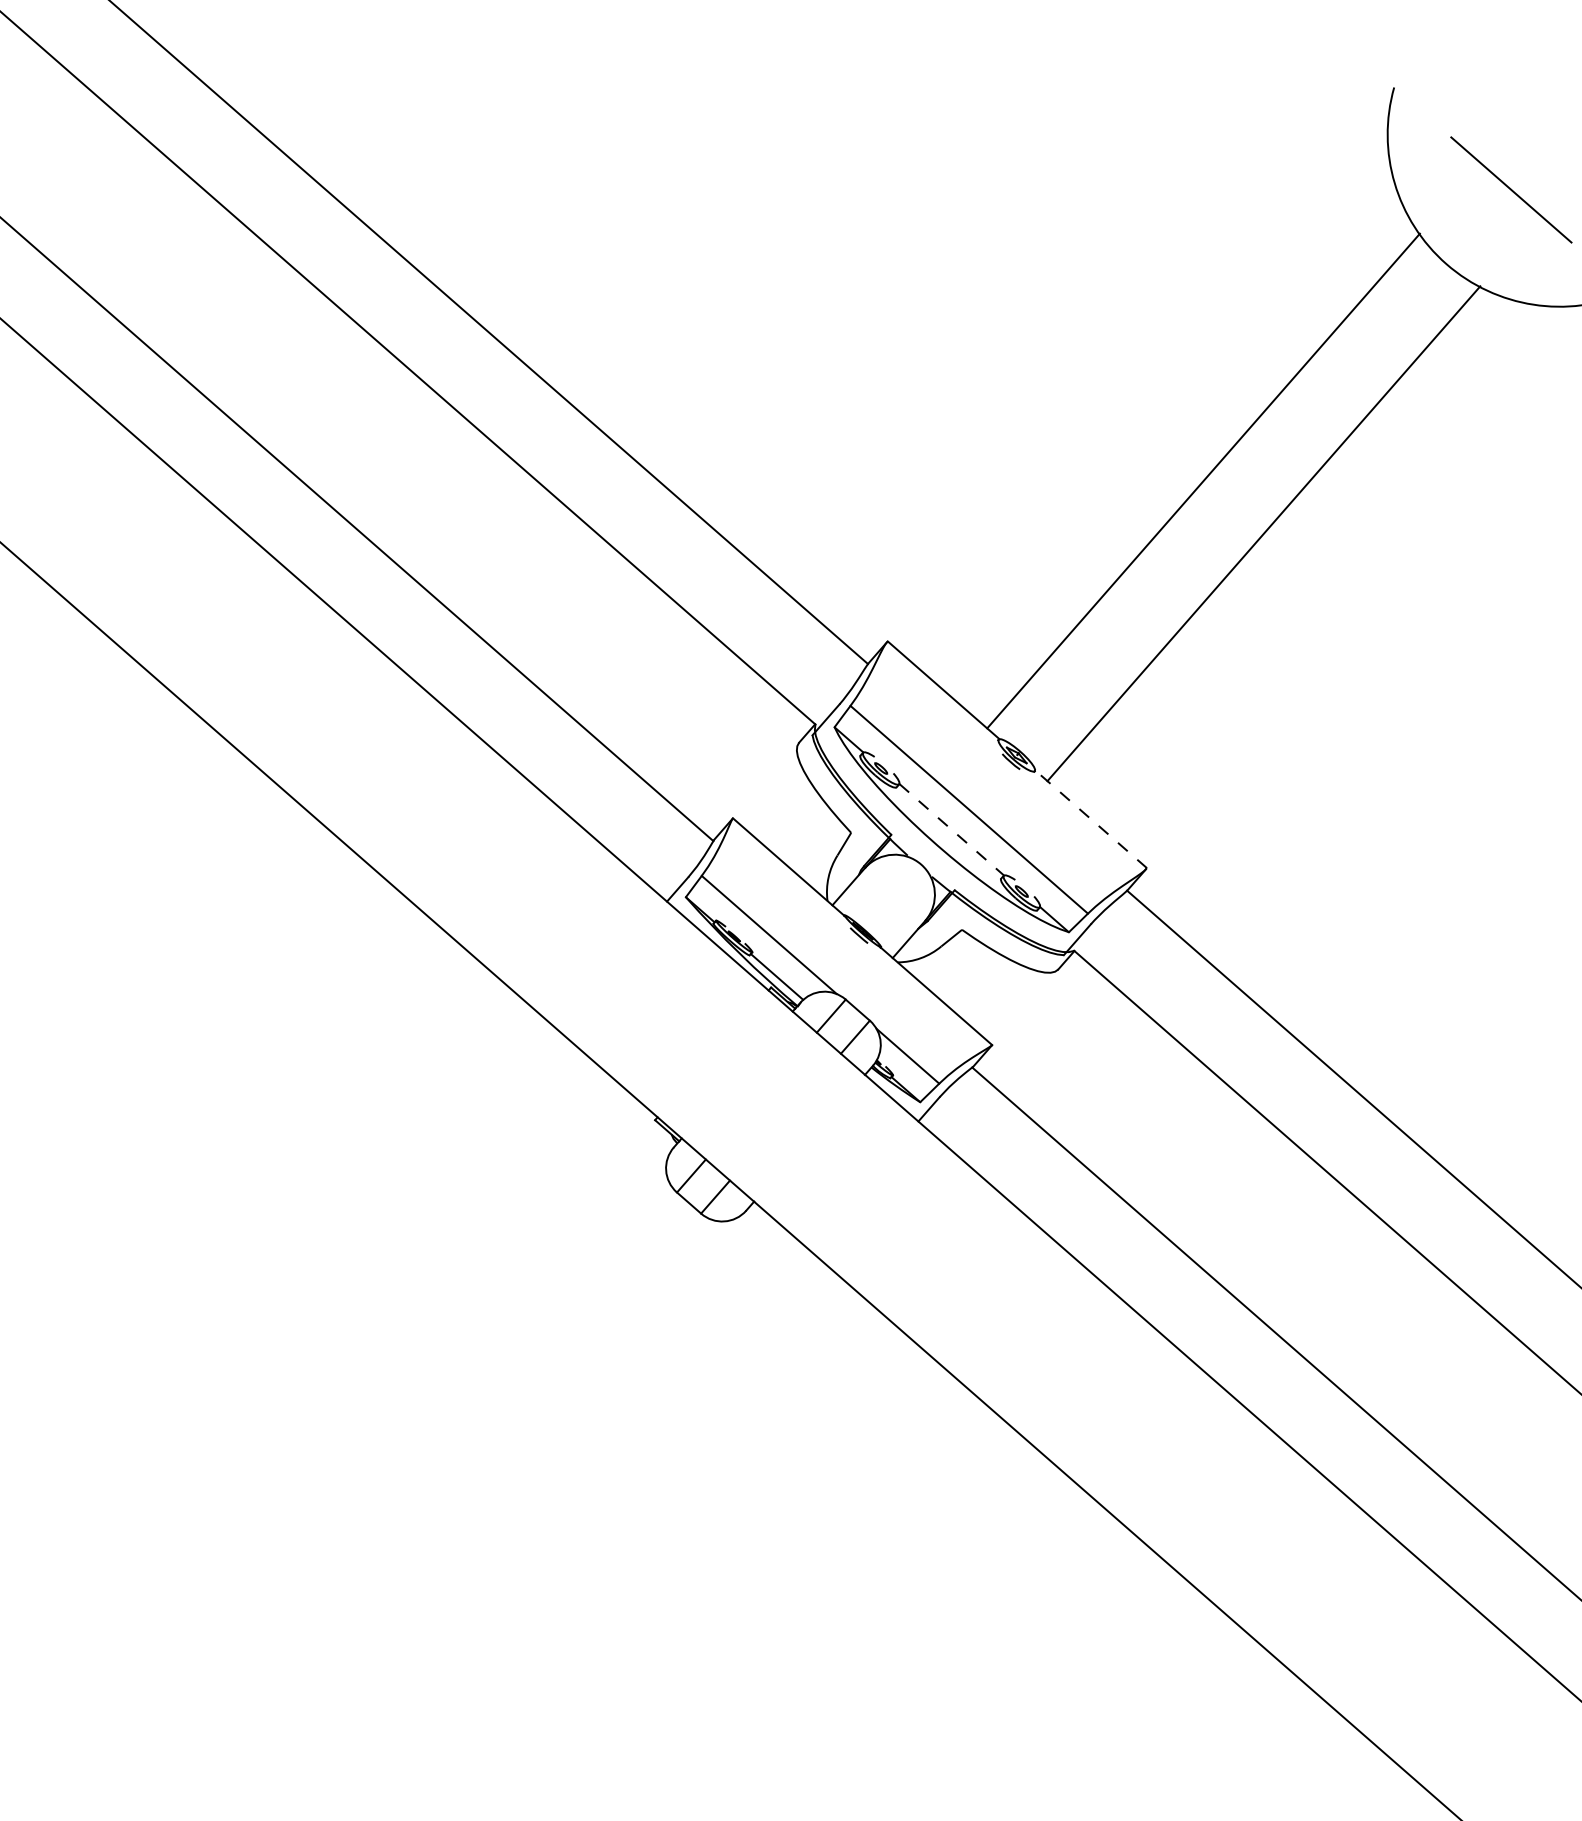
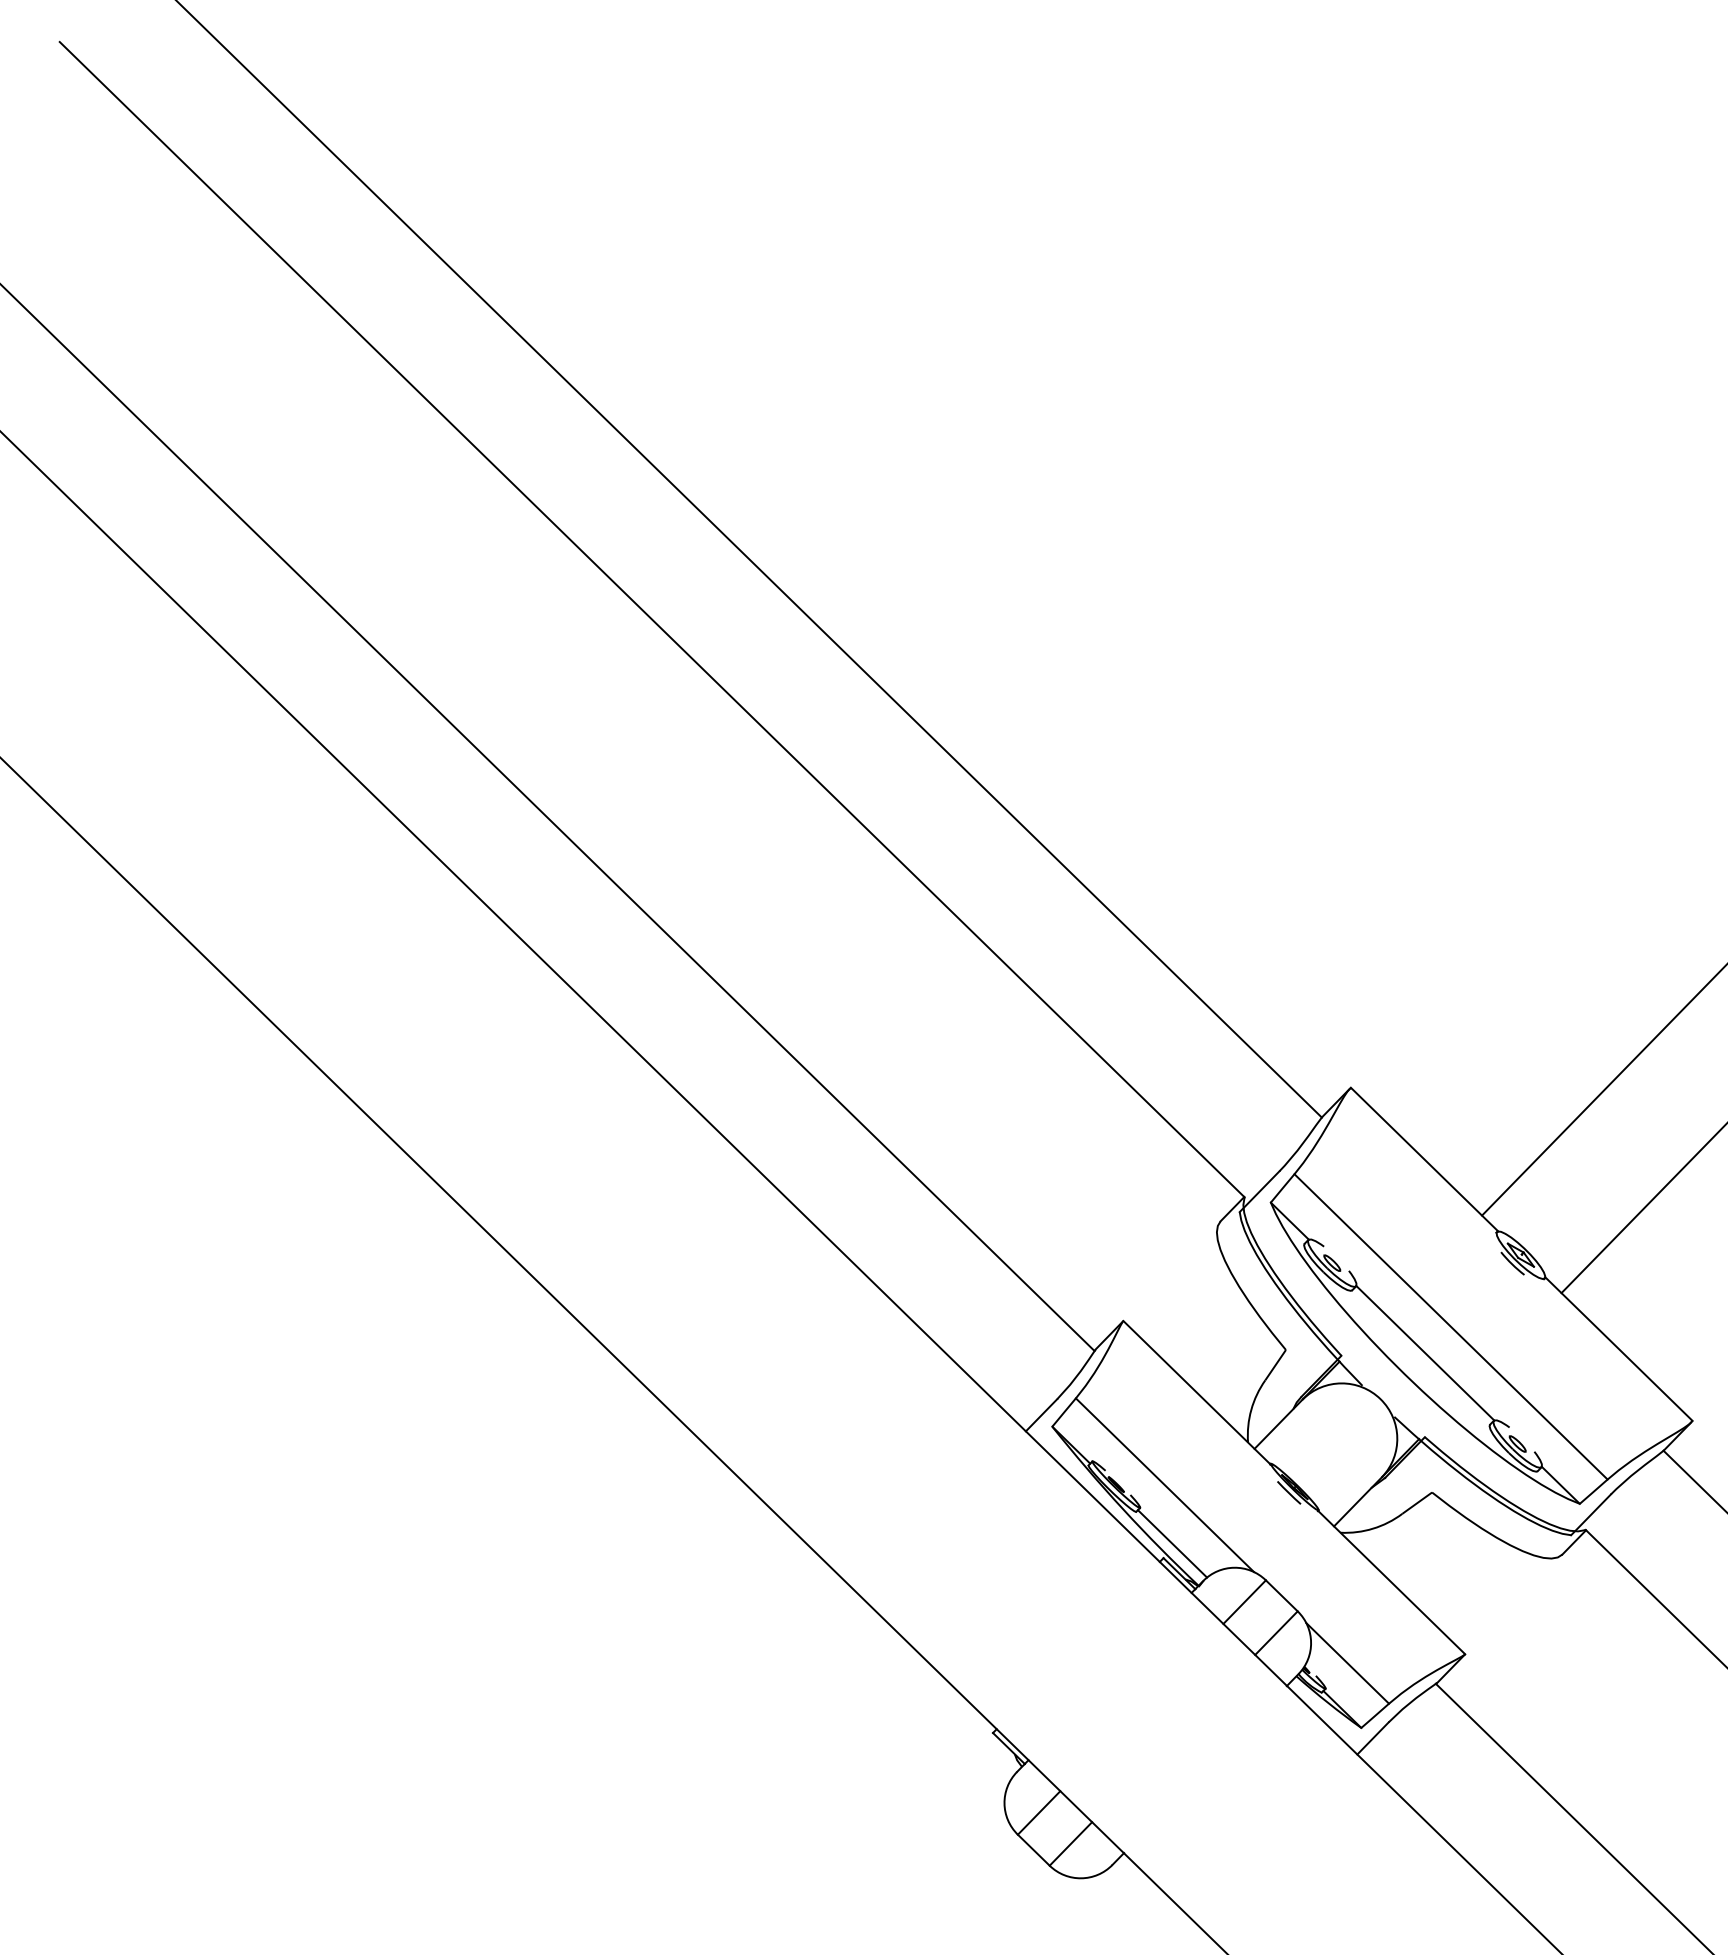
line: (1090, 818) -> (1618, 1348), dashed -> solid
line: (952, 830) -> (1426, 1354), dashed -> solid

